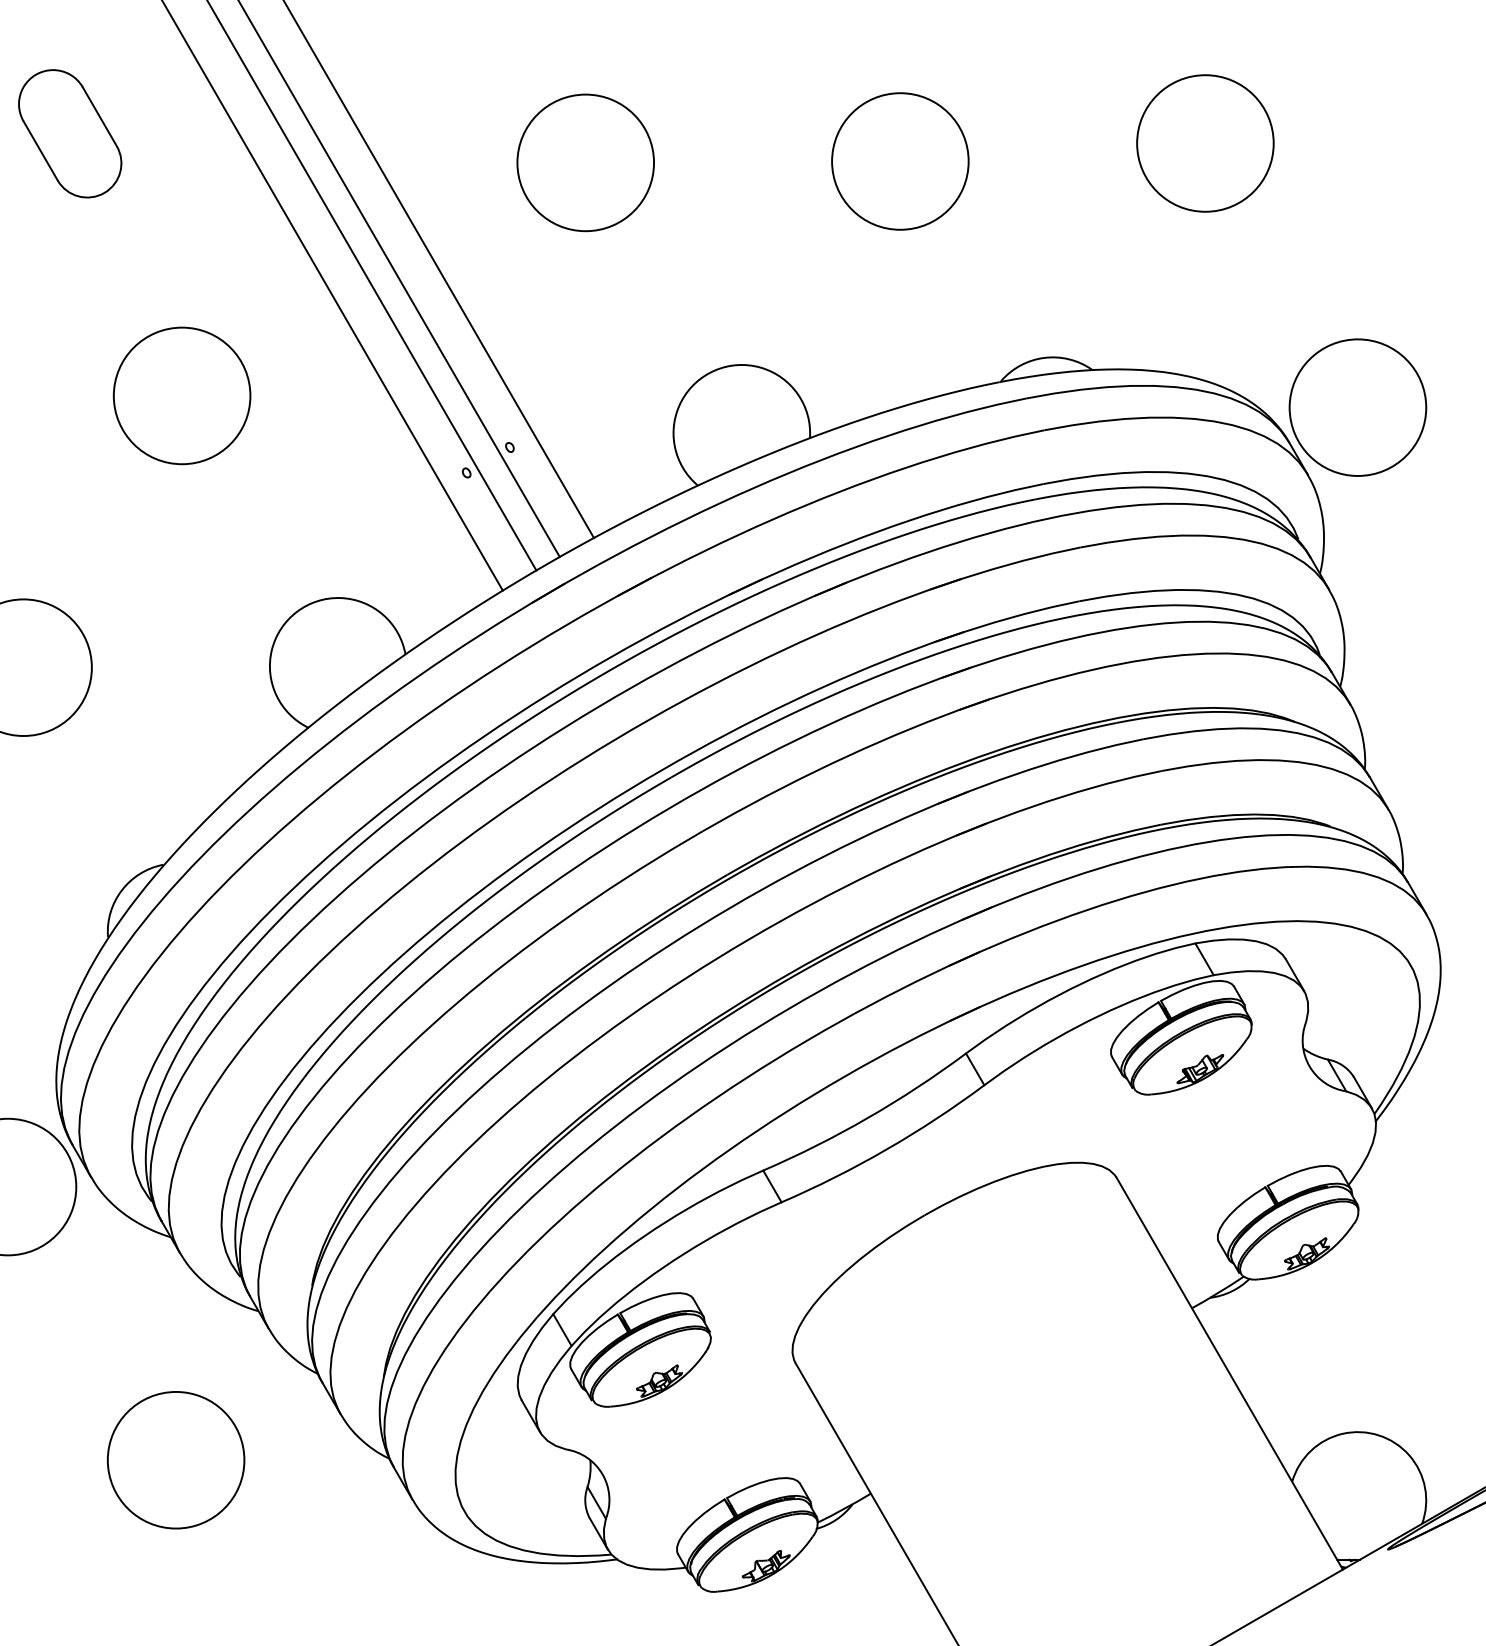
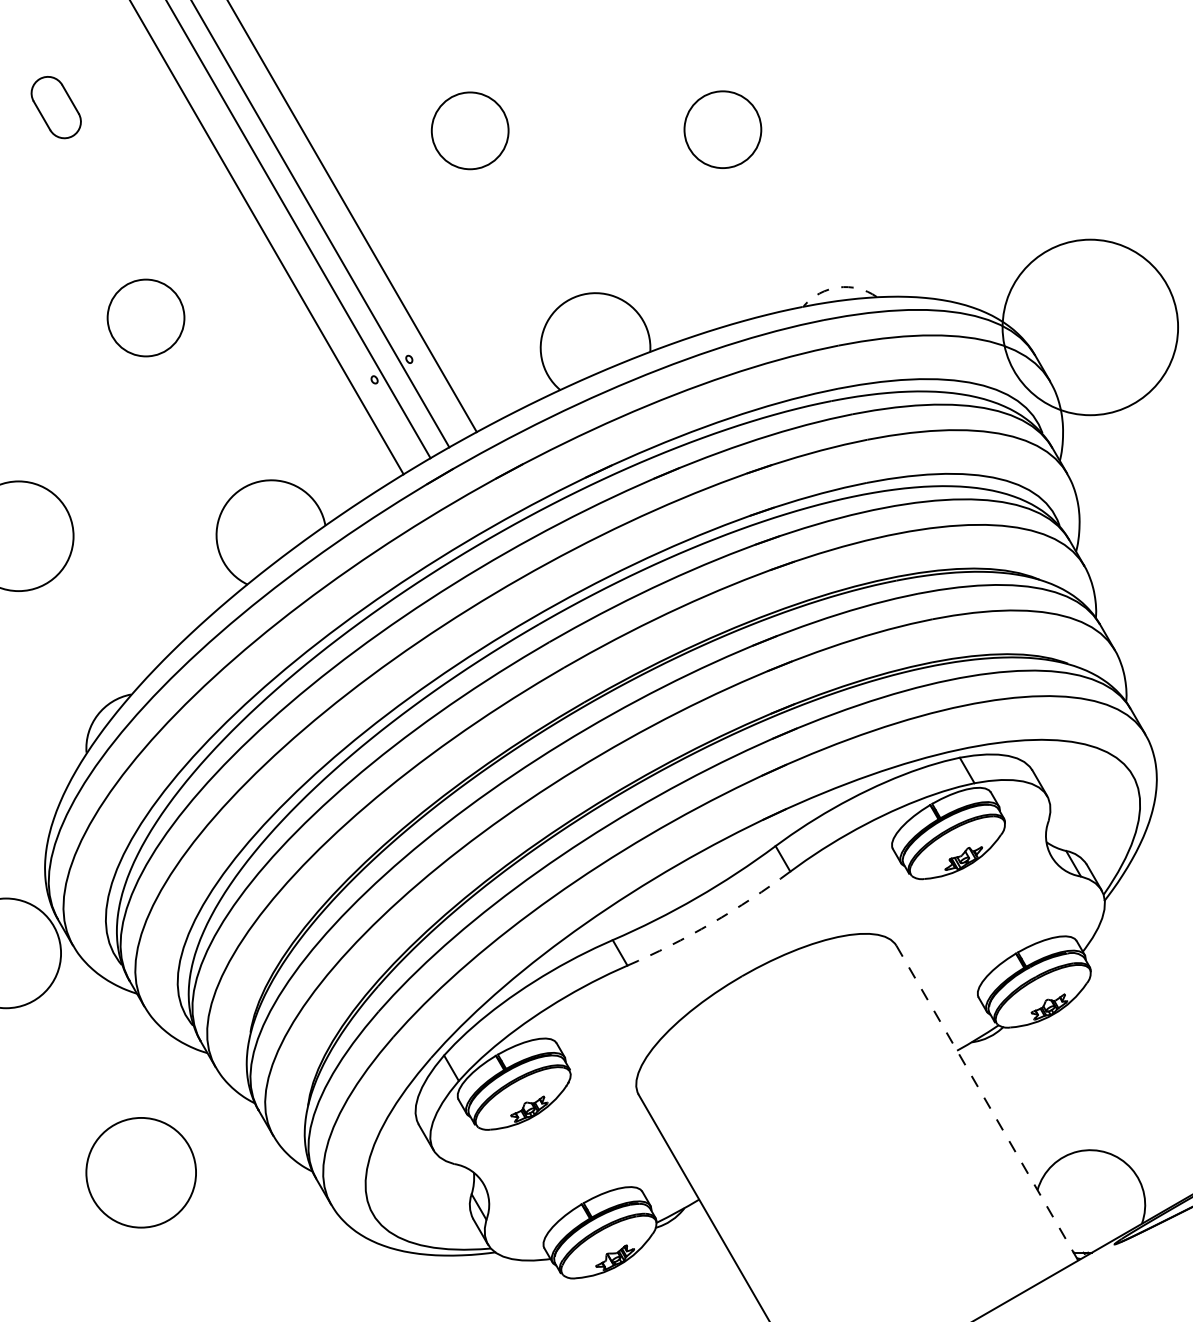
part: (70, 133) -> (56, 107), size x0.6
circle: (1205, 143) -> (967, 115), removed
circle: (900, 161) -> (722, 129), size x0.7
circle: (585, 162) -> (470, 130), size x0.7
arc: (1044, 357) -> (838, 287), solid -> dashed
circle: (181, 395) -> (145, 317), size x0.7
circle: (1357, 407) -> (1090, 327), size x1.6
arc: (886, 1149) -> (711, 923), solid -> dashed
line: (1229, 1373) -> (987, 1103), solid -> dashed

